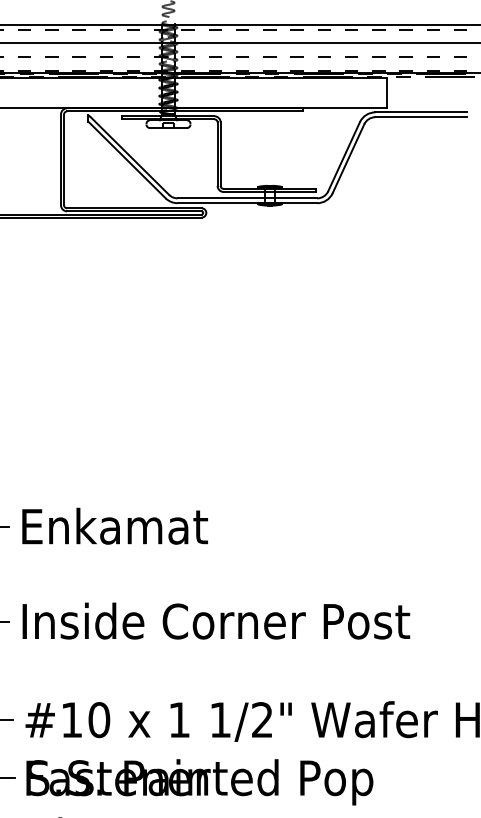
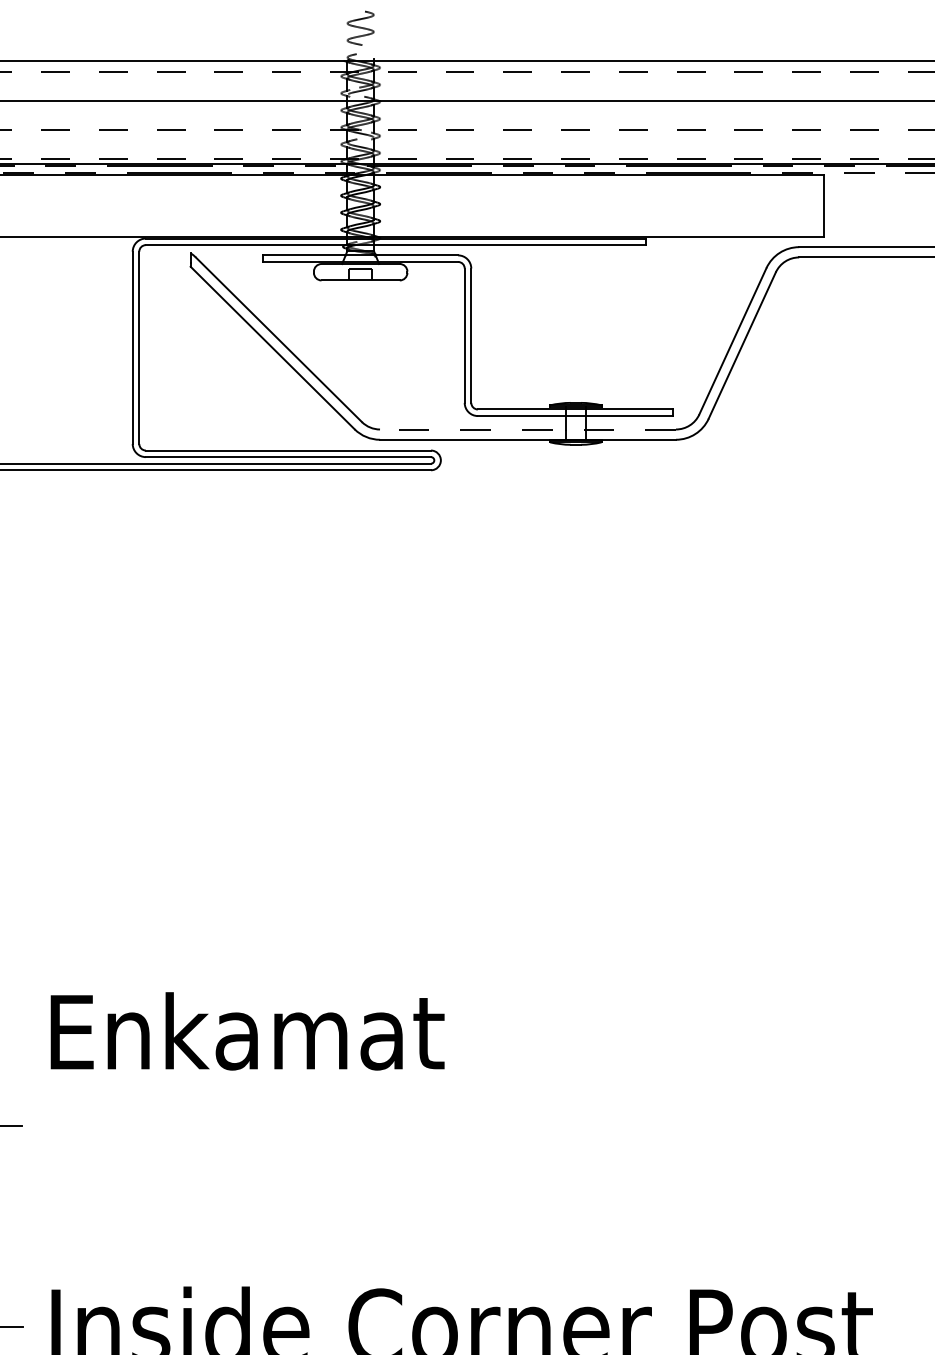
line: (247, 198) -> (528, 429), solid -> dashed
text: (114, 525) -> (246, 1029), moved

